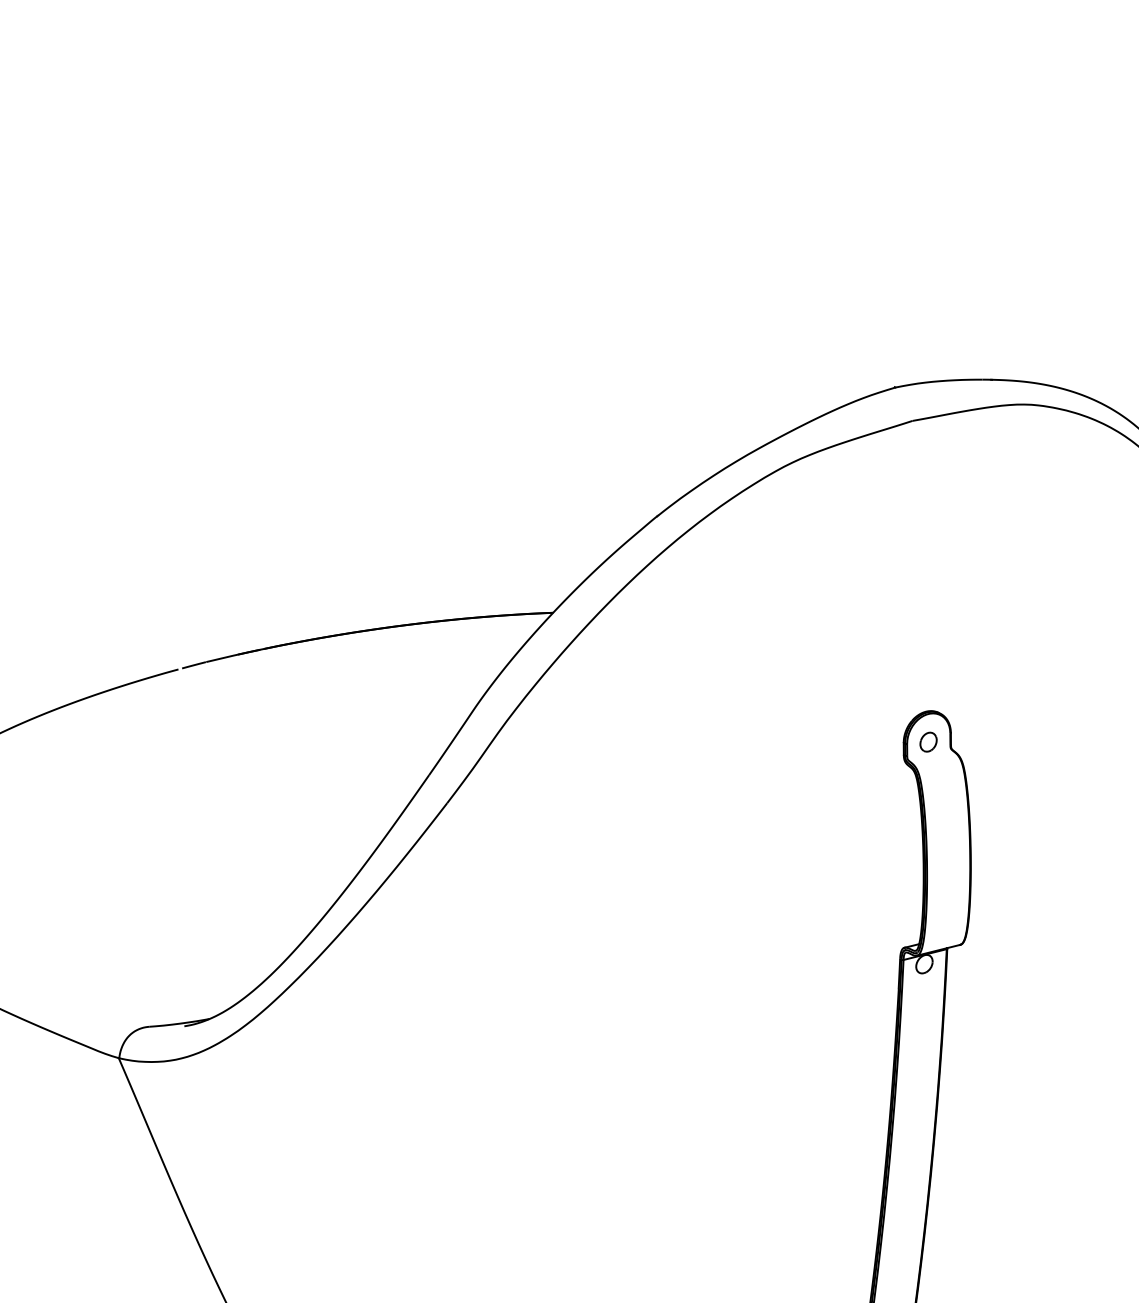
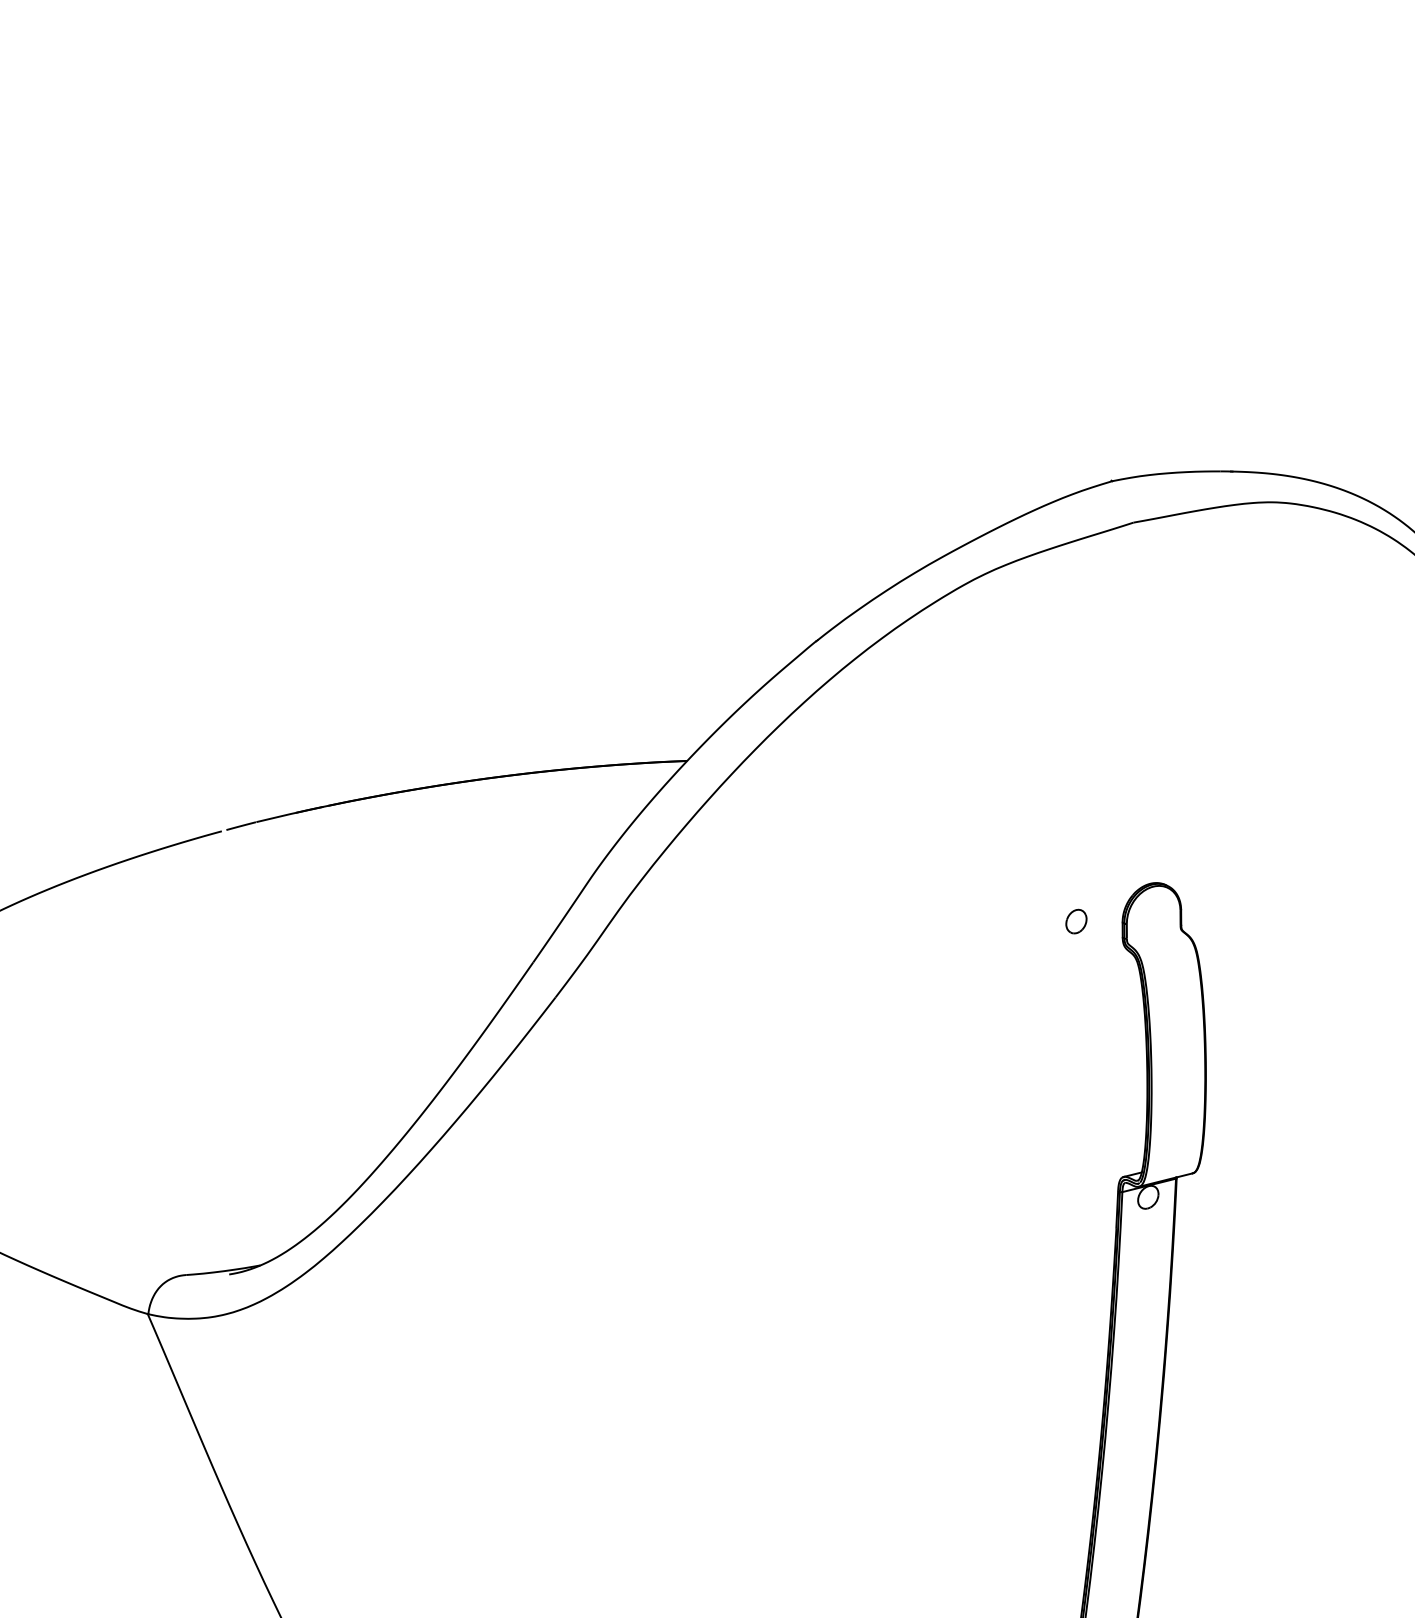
part: (928, 742) -> (1076, 921), moved

